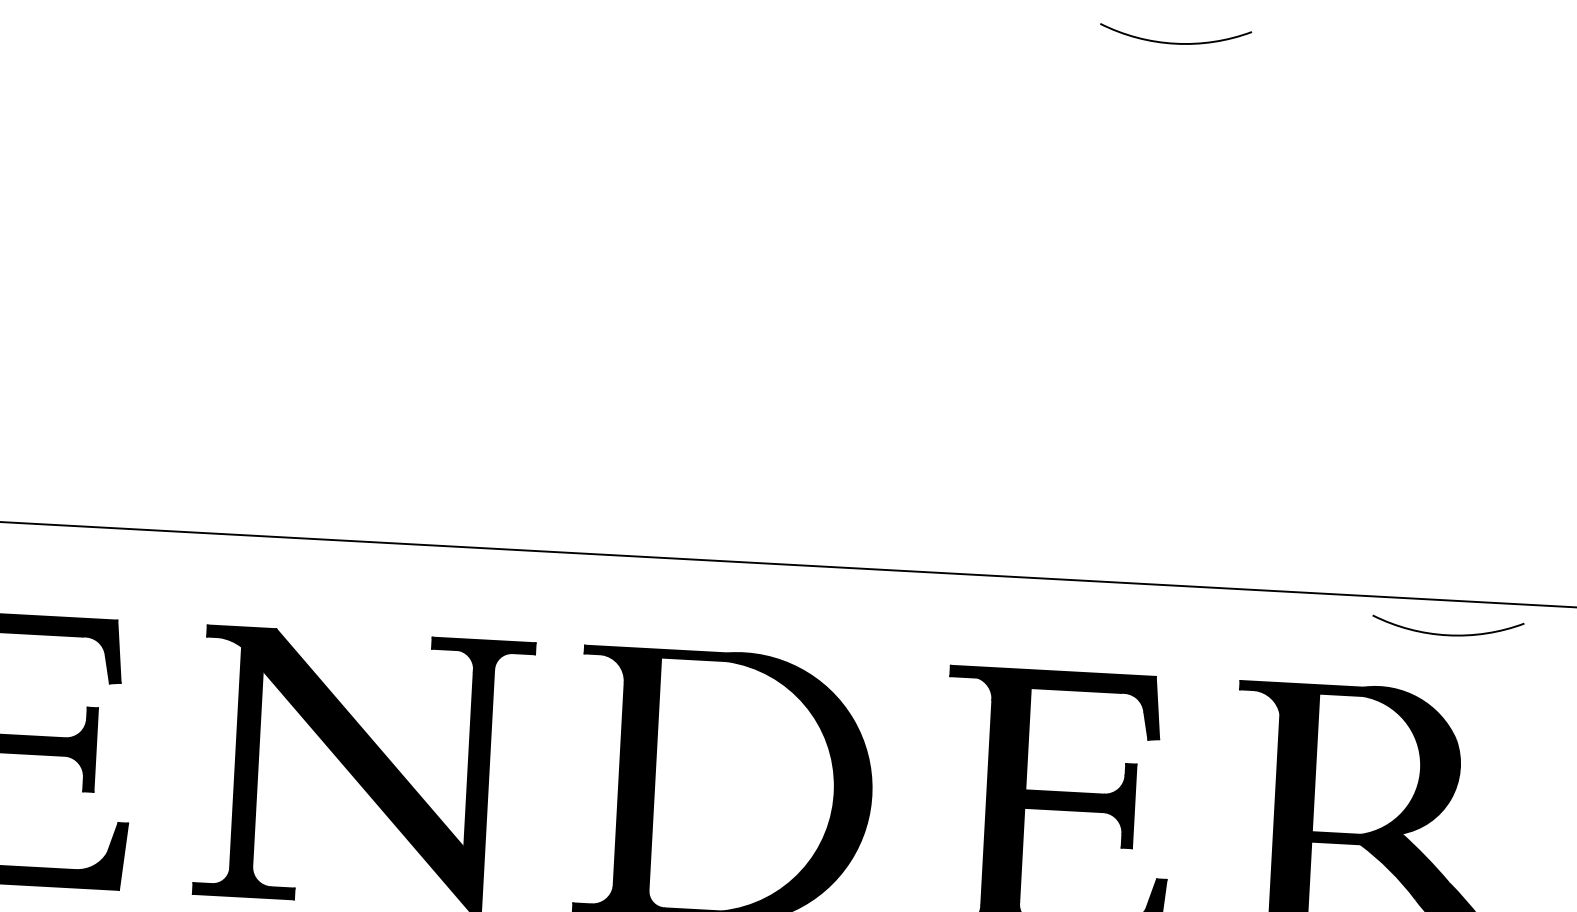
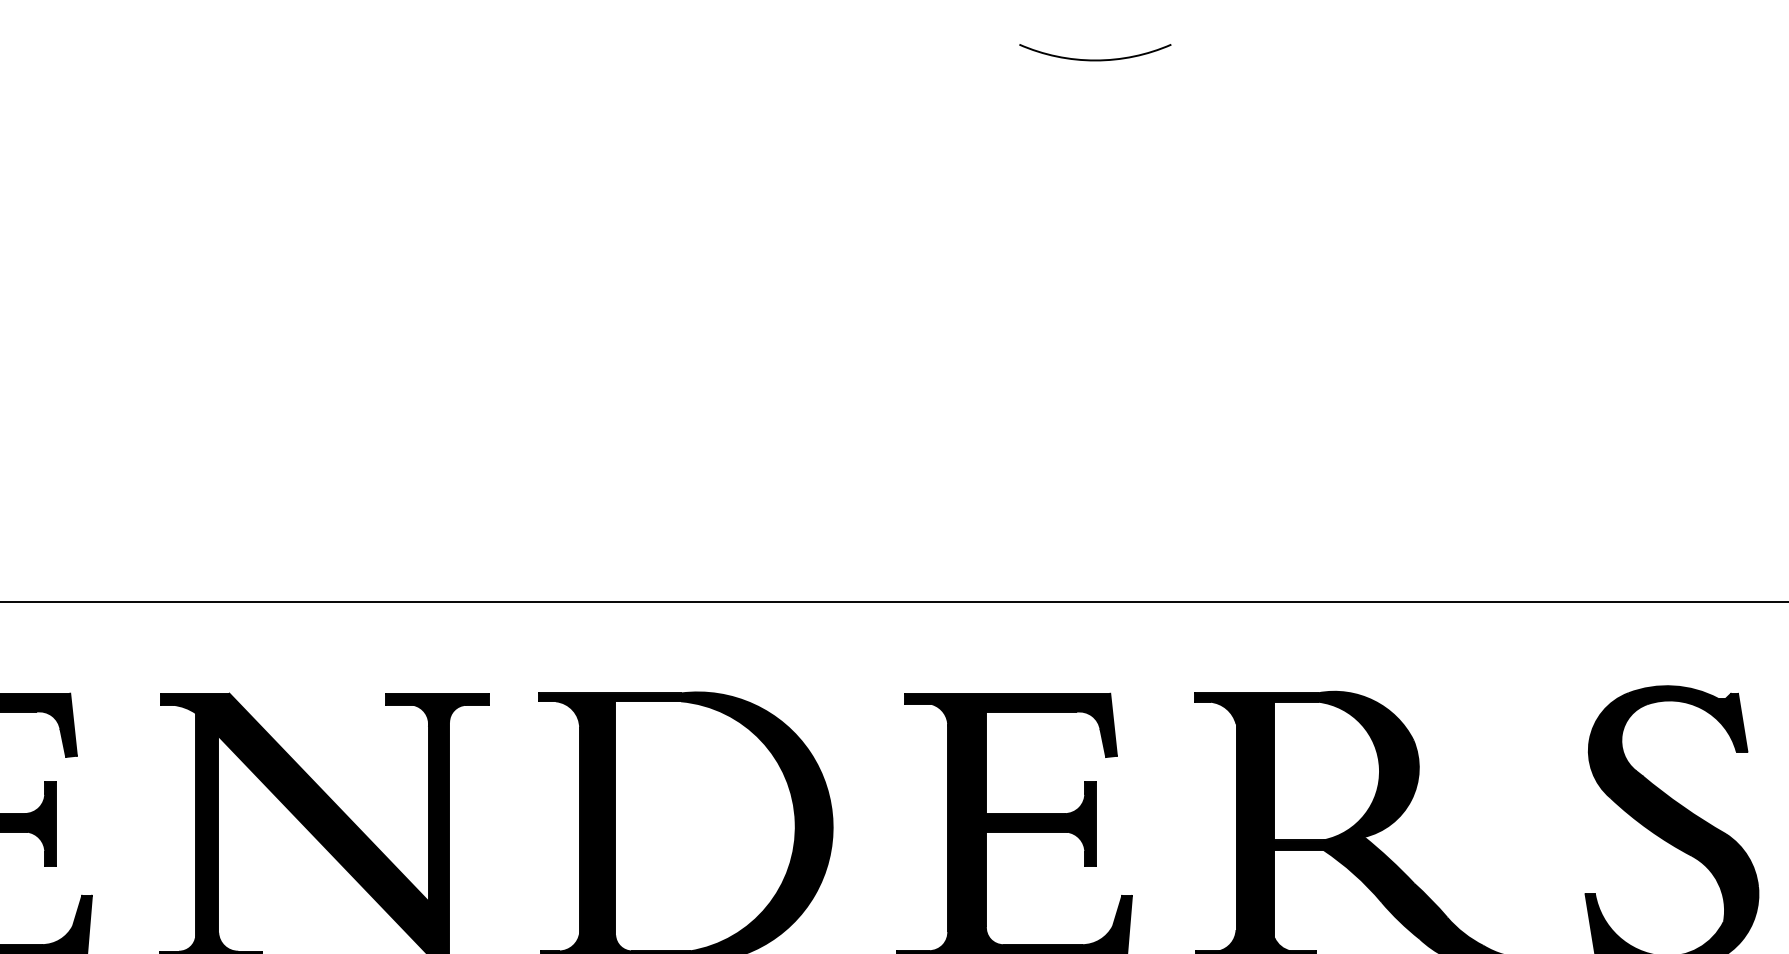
arc: (1447, 634) -> (1399, 635), removed

